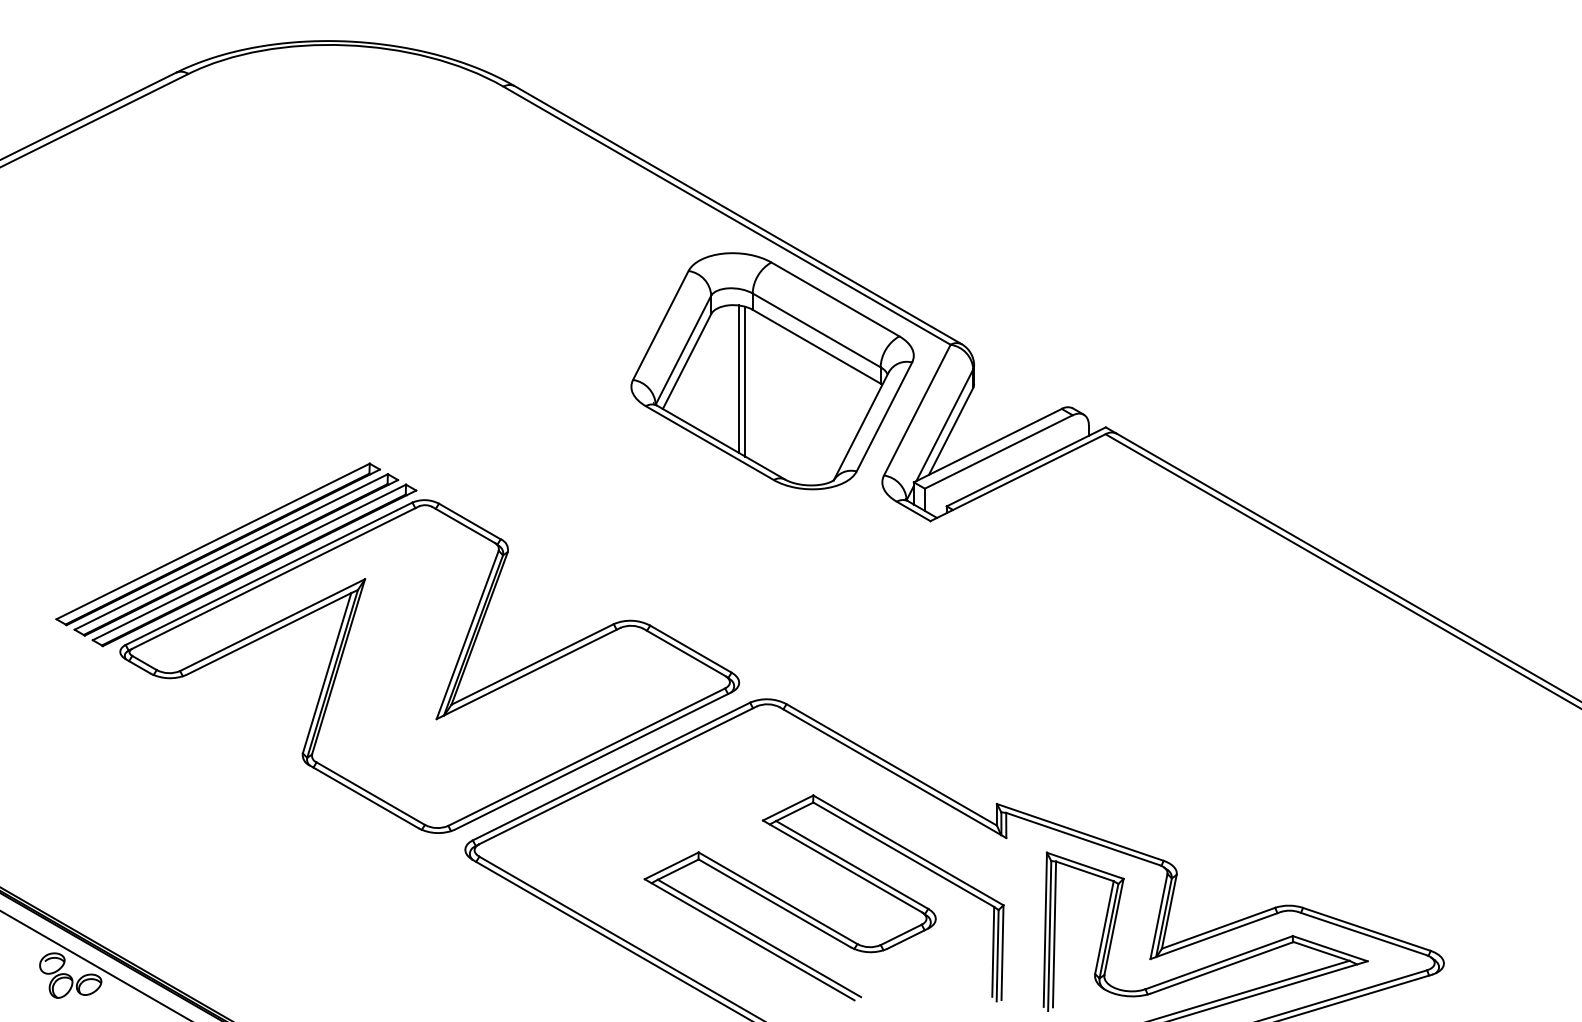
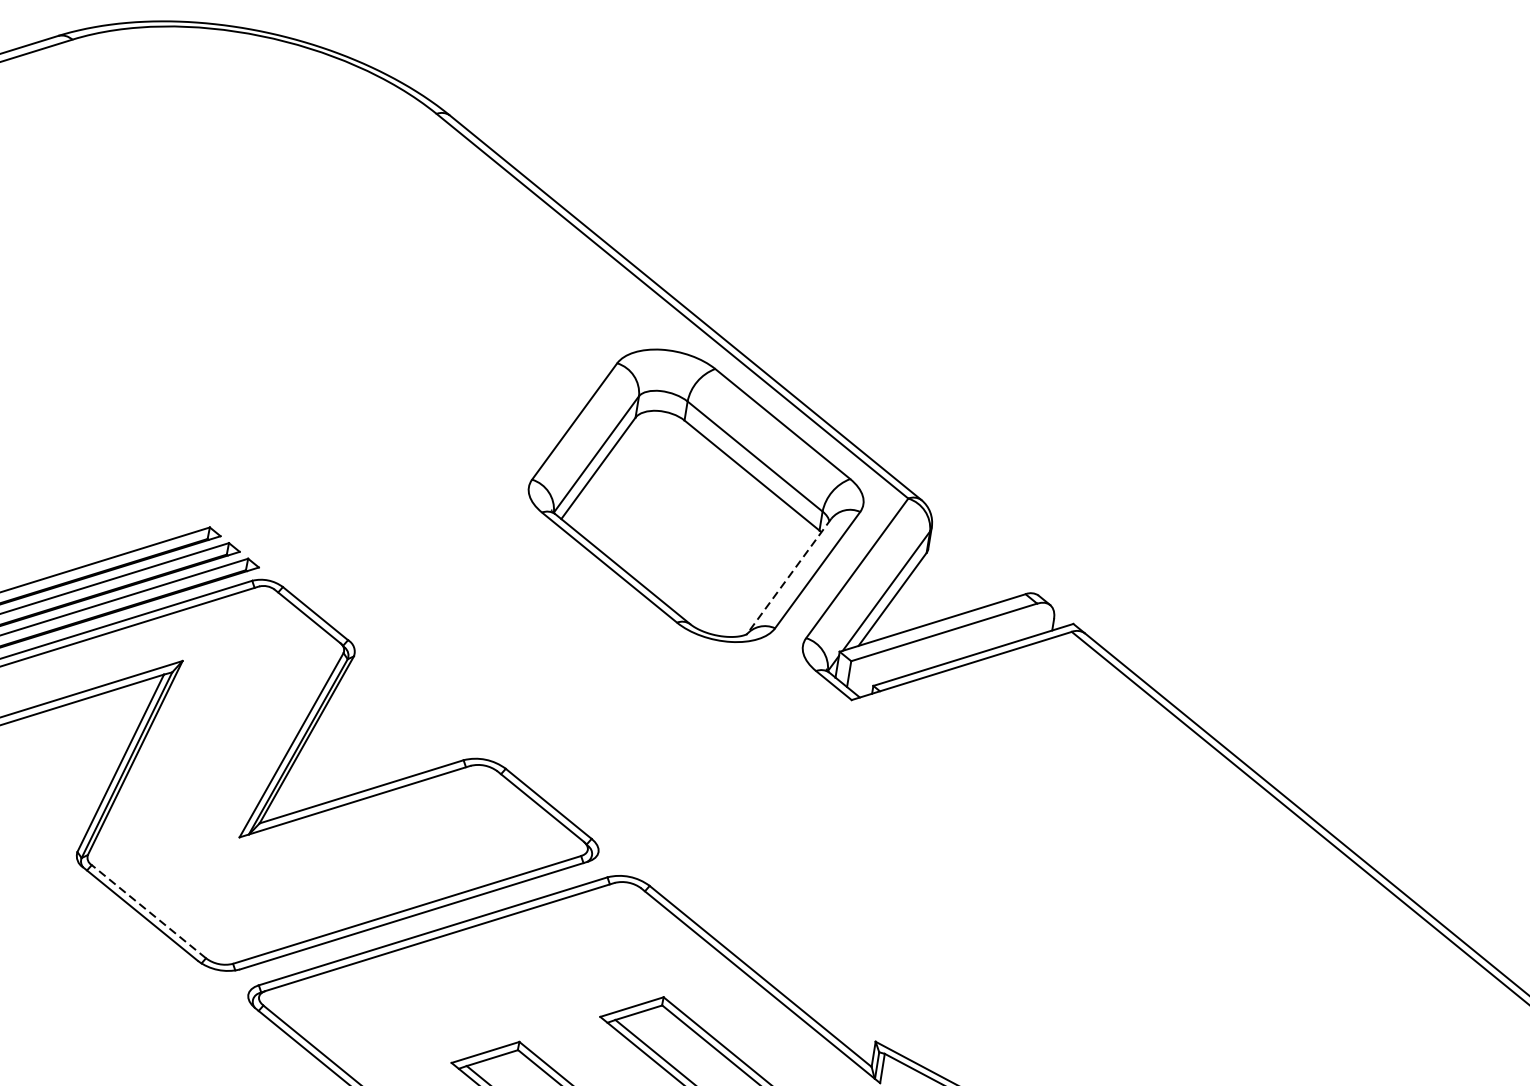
line: (738, 378) -> (655, 497), removed
line: (745, 381) -> (662, 502), removed
line: (861, 426) -> (789, 576), solid -> dashed
line: (370, 793) -> (148, 911), solid -> dashed

